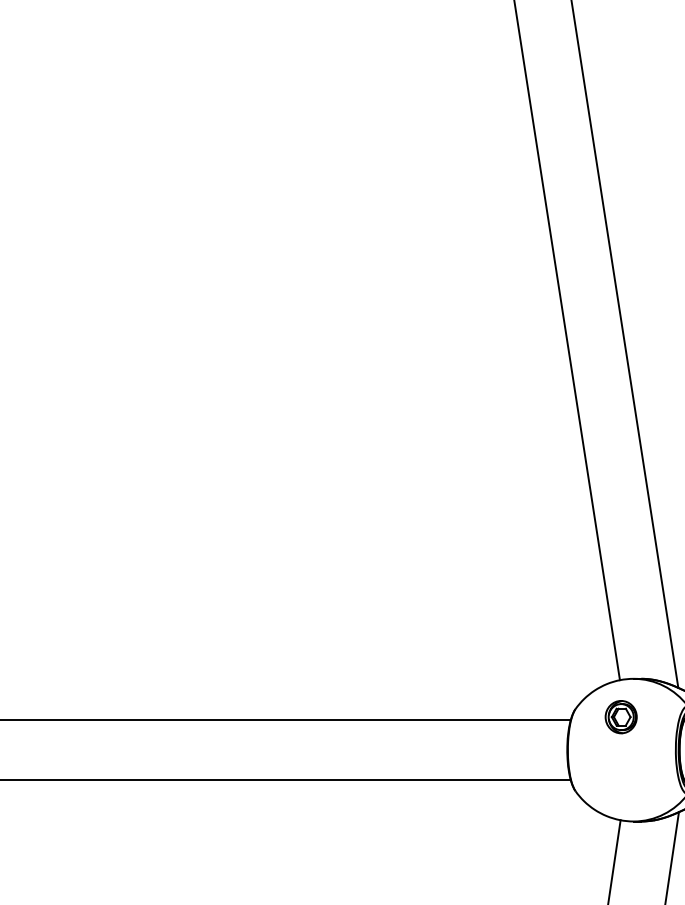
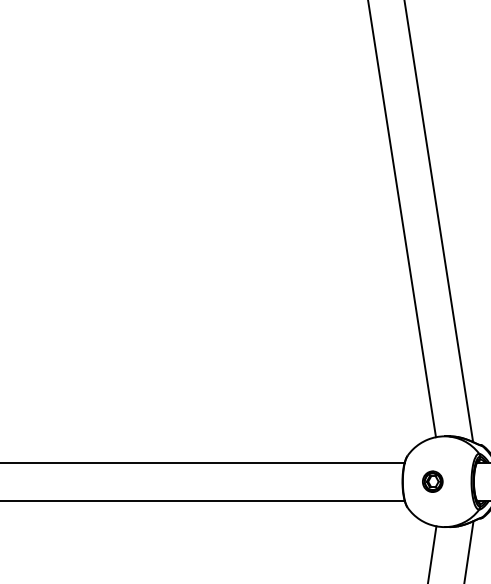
part: (620, 716) -> (432, 481), moved

